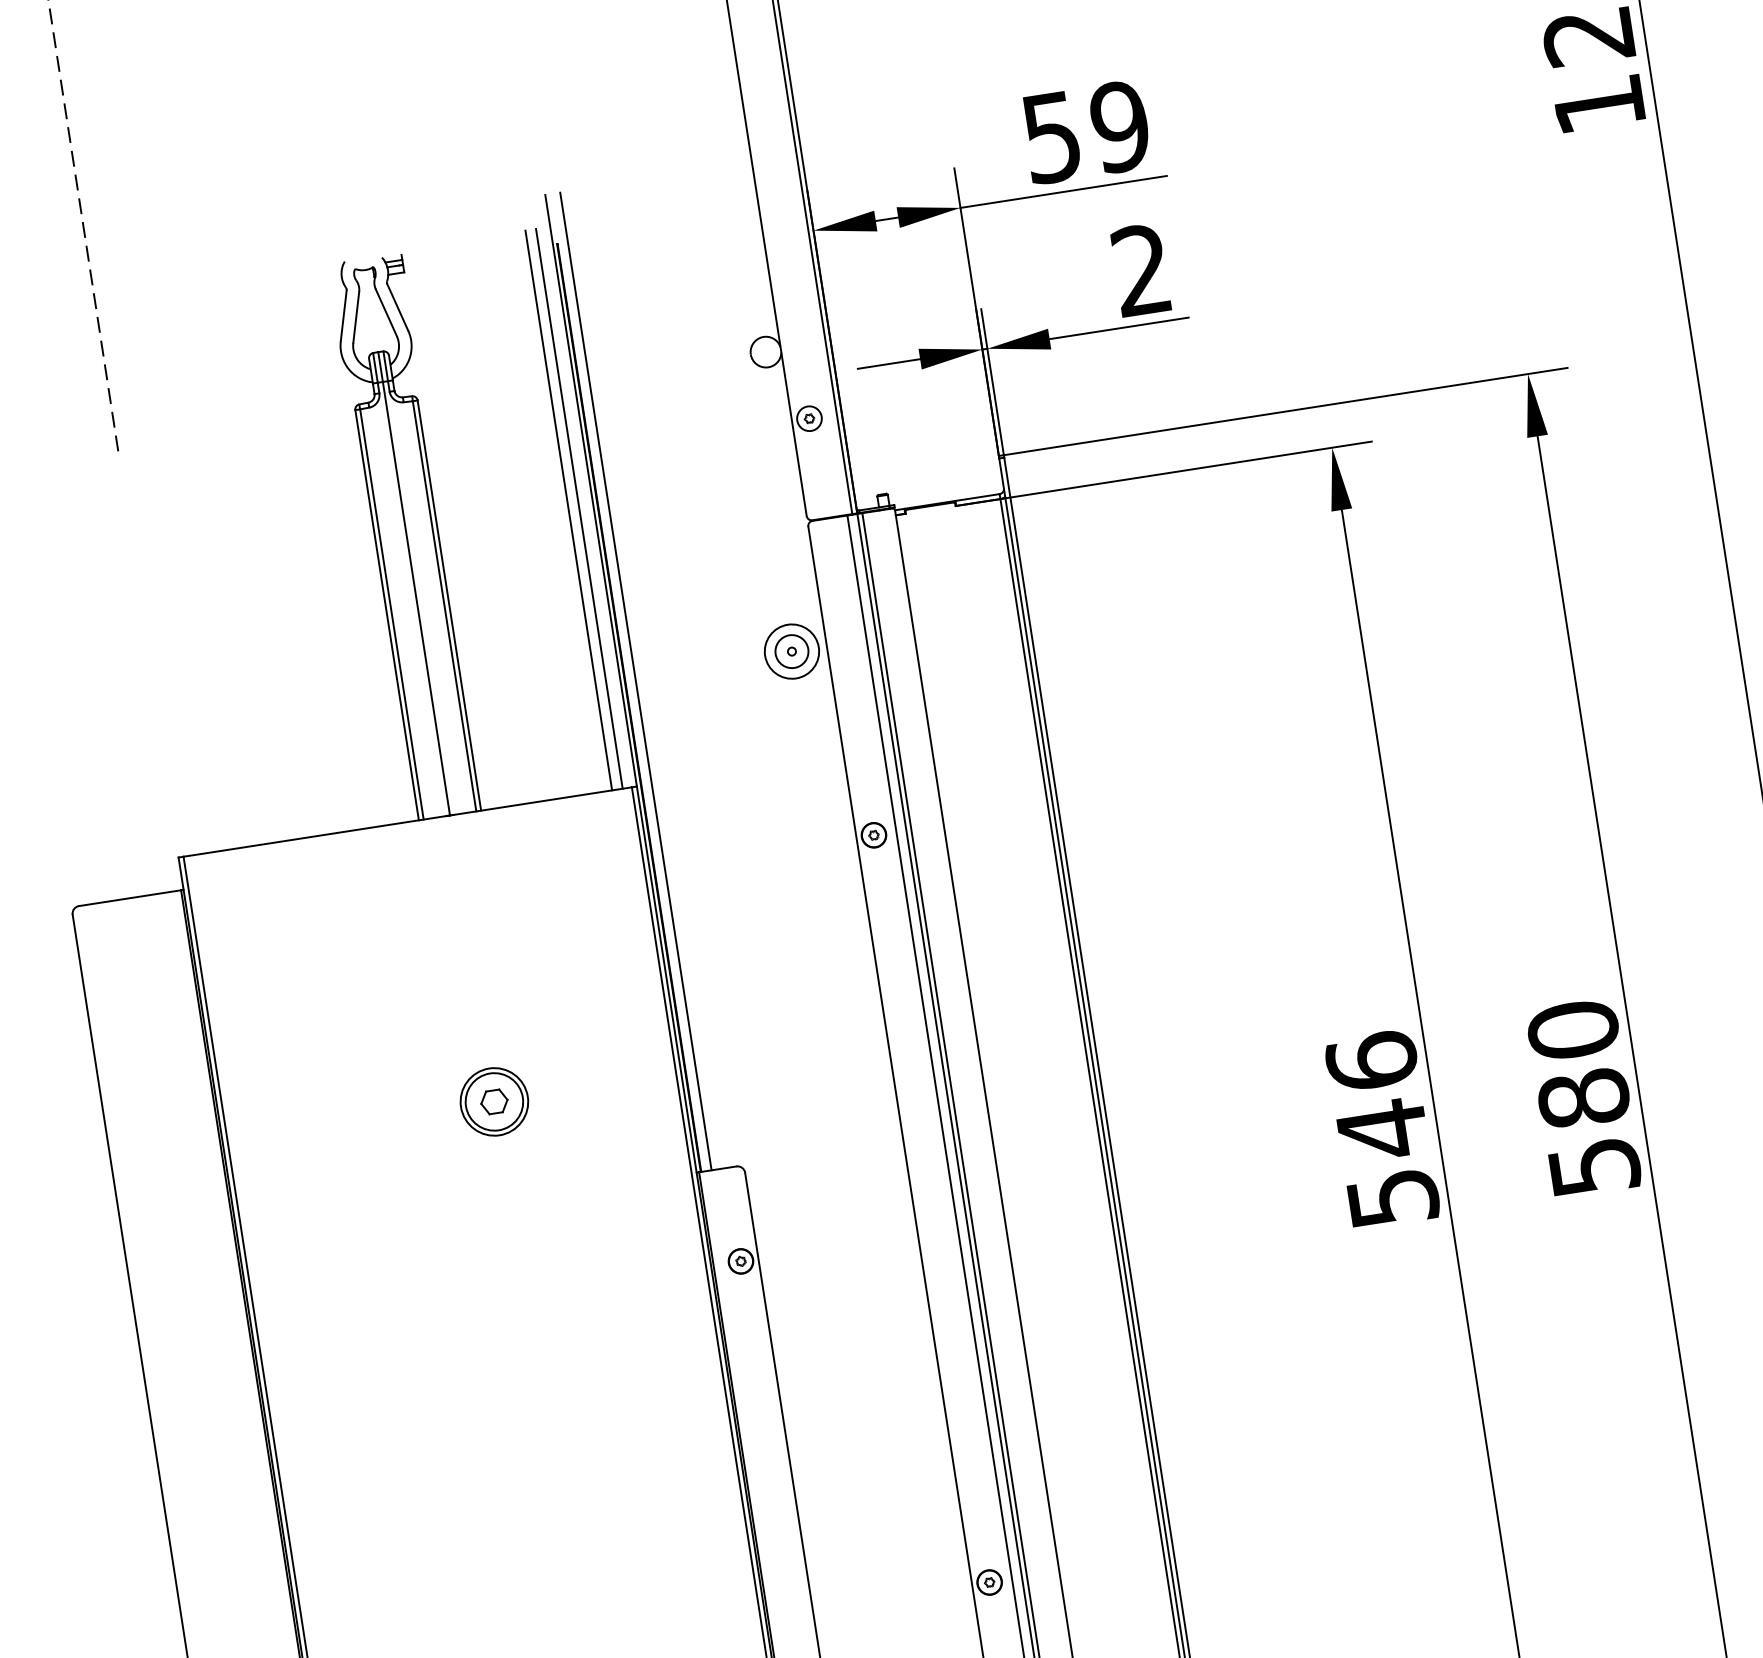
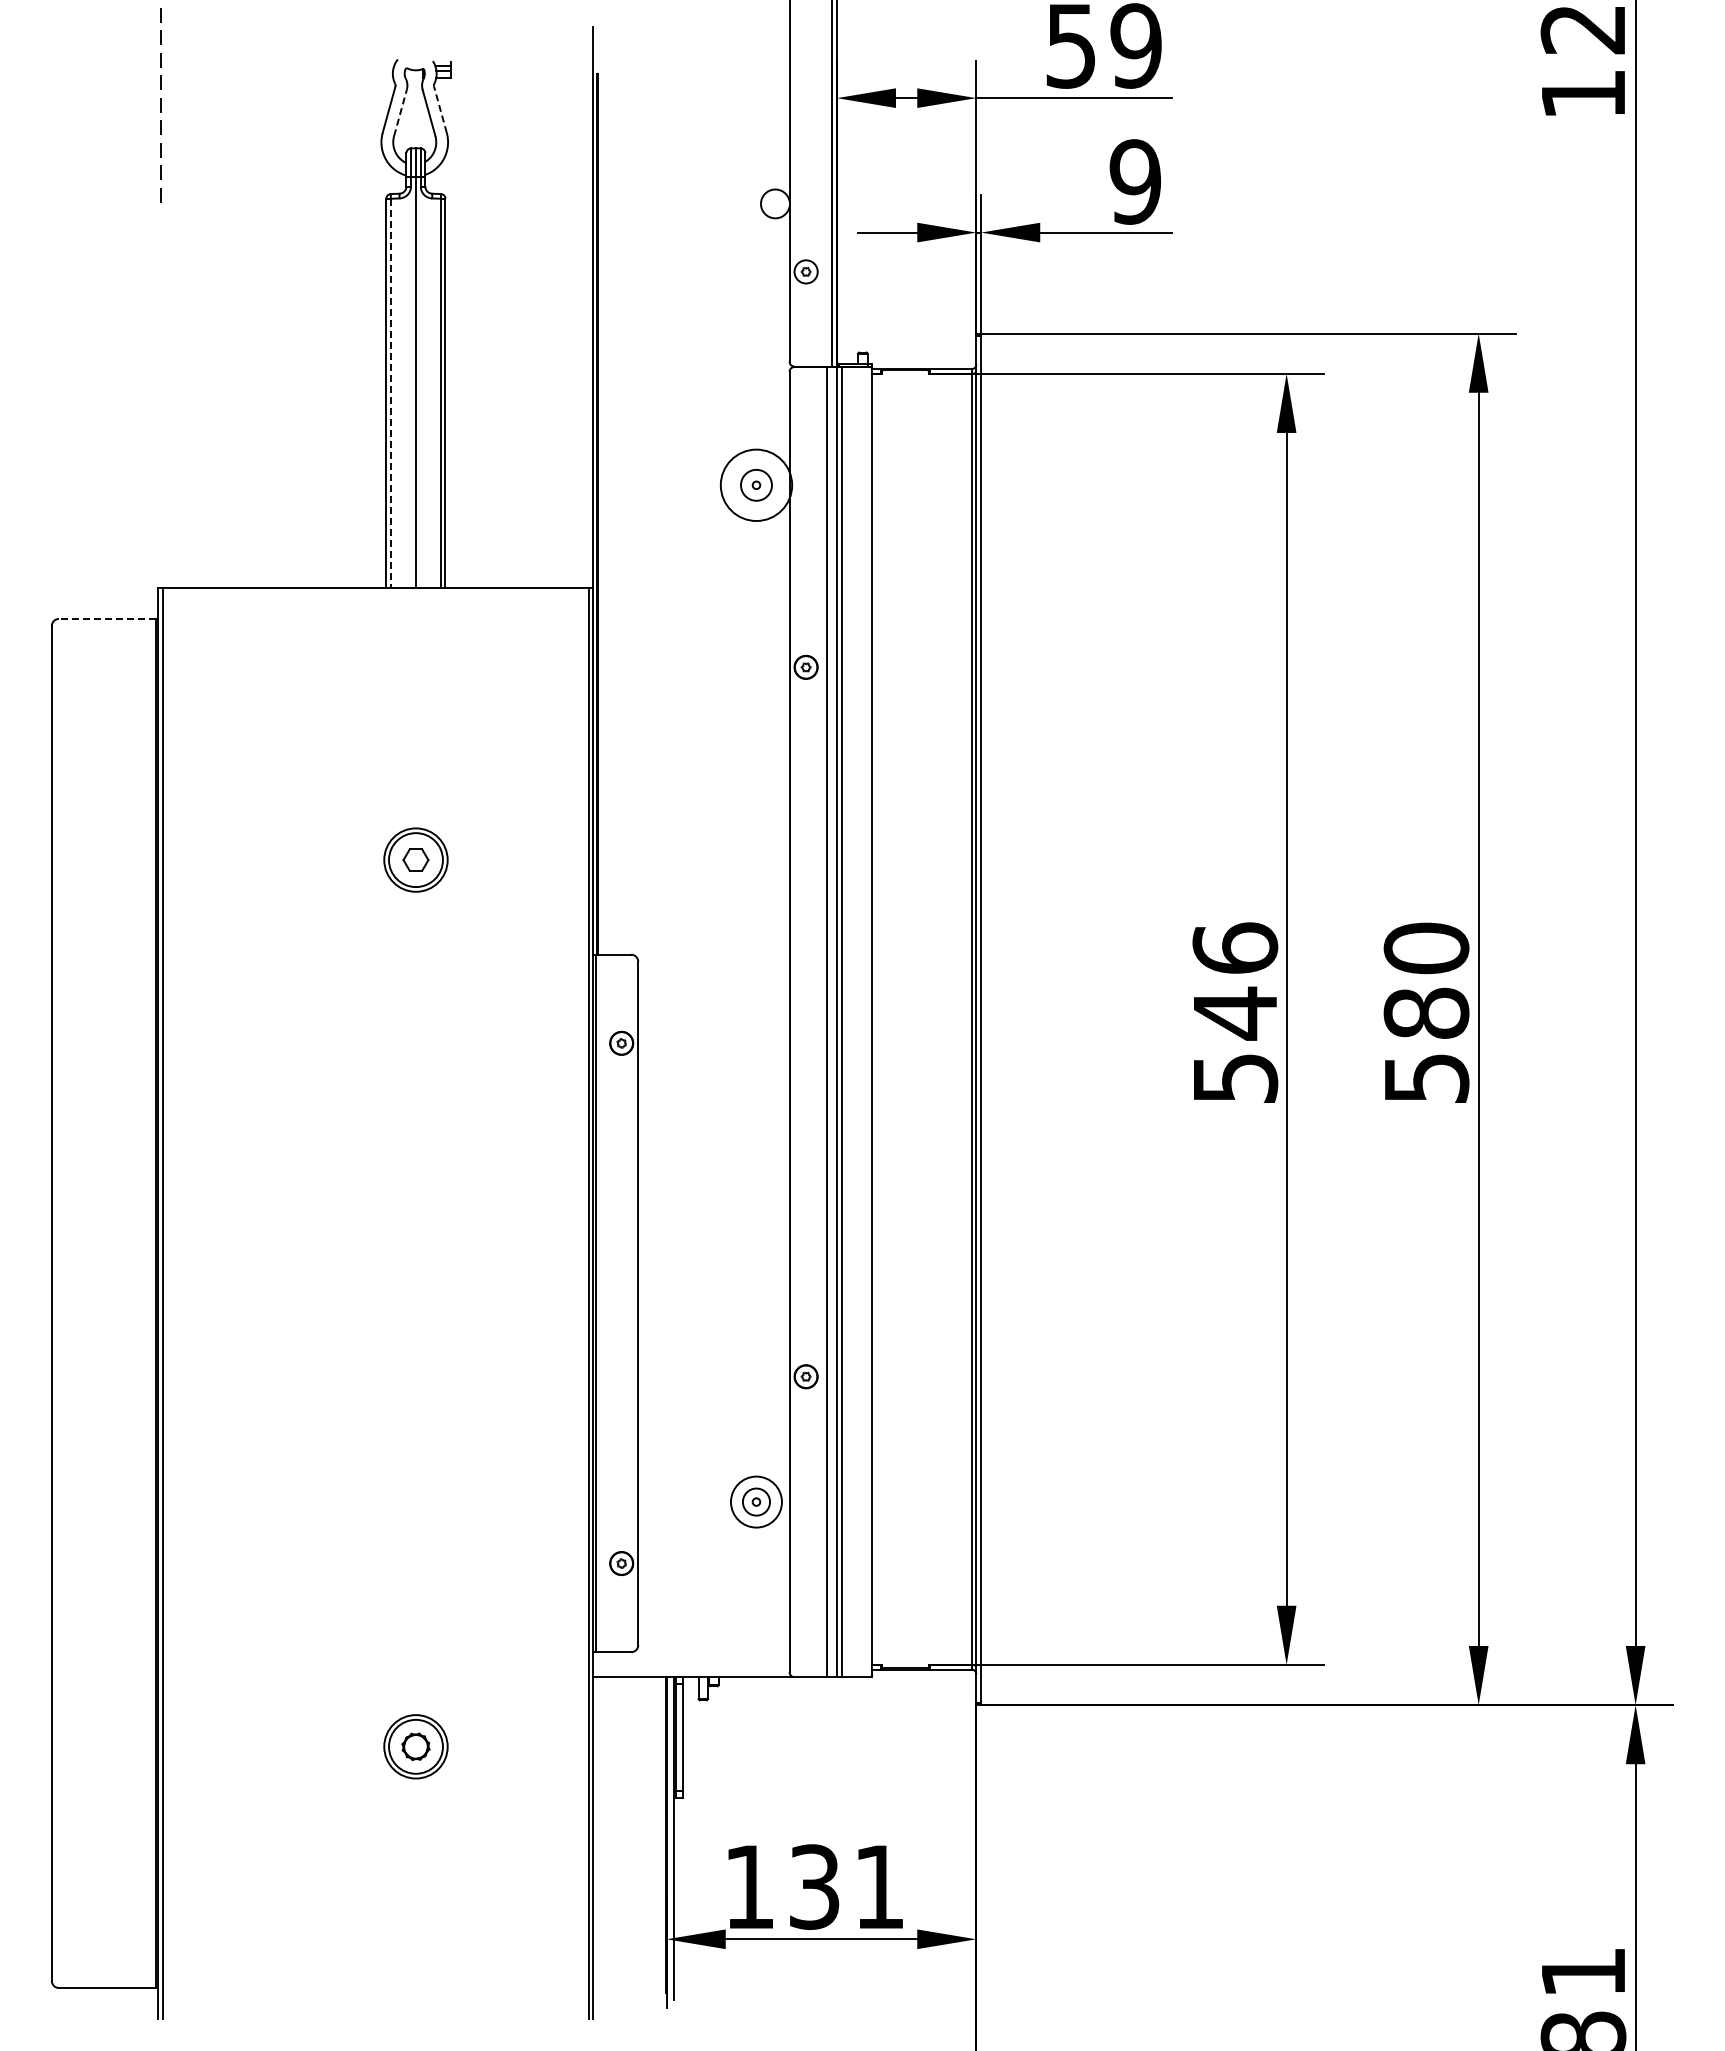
text: (1140, 269) -> (1134, 181), 2 -> 9
line: (397, 307) -> (440, 109), solid -> dashed
line: (356, 316) -> (400, 112), solid -> dashed
line: (579, 508) -> (579, 322), removed
line: (568, 510) -> (569, 322), removed
line: (391, 614) -> (390, 393), solid -> dashed
circle: (790, 650) -> (755, 484), size x1.4
line: (635, 681) -> (607, 490), removed
line: (129, 897) -> (106, 618), solid -> dashed

